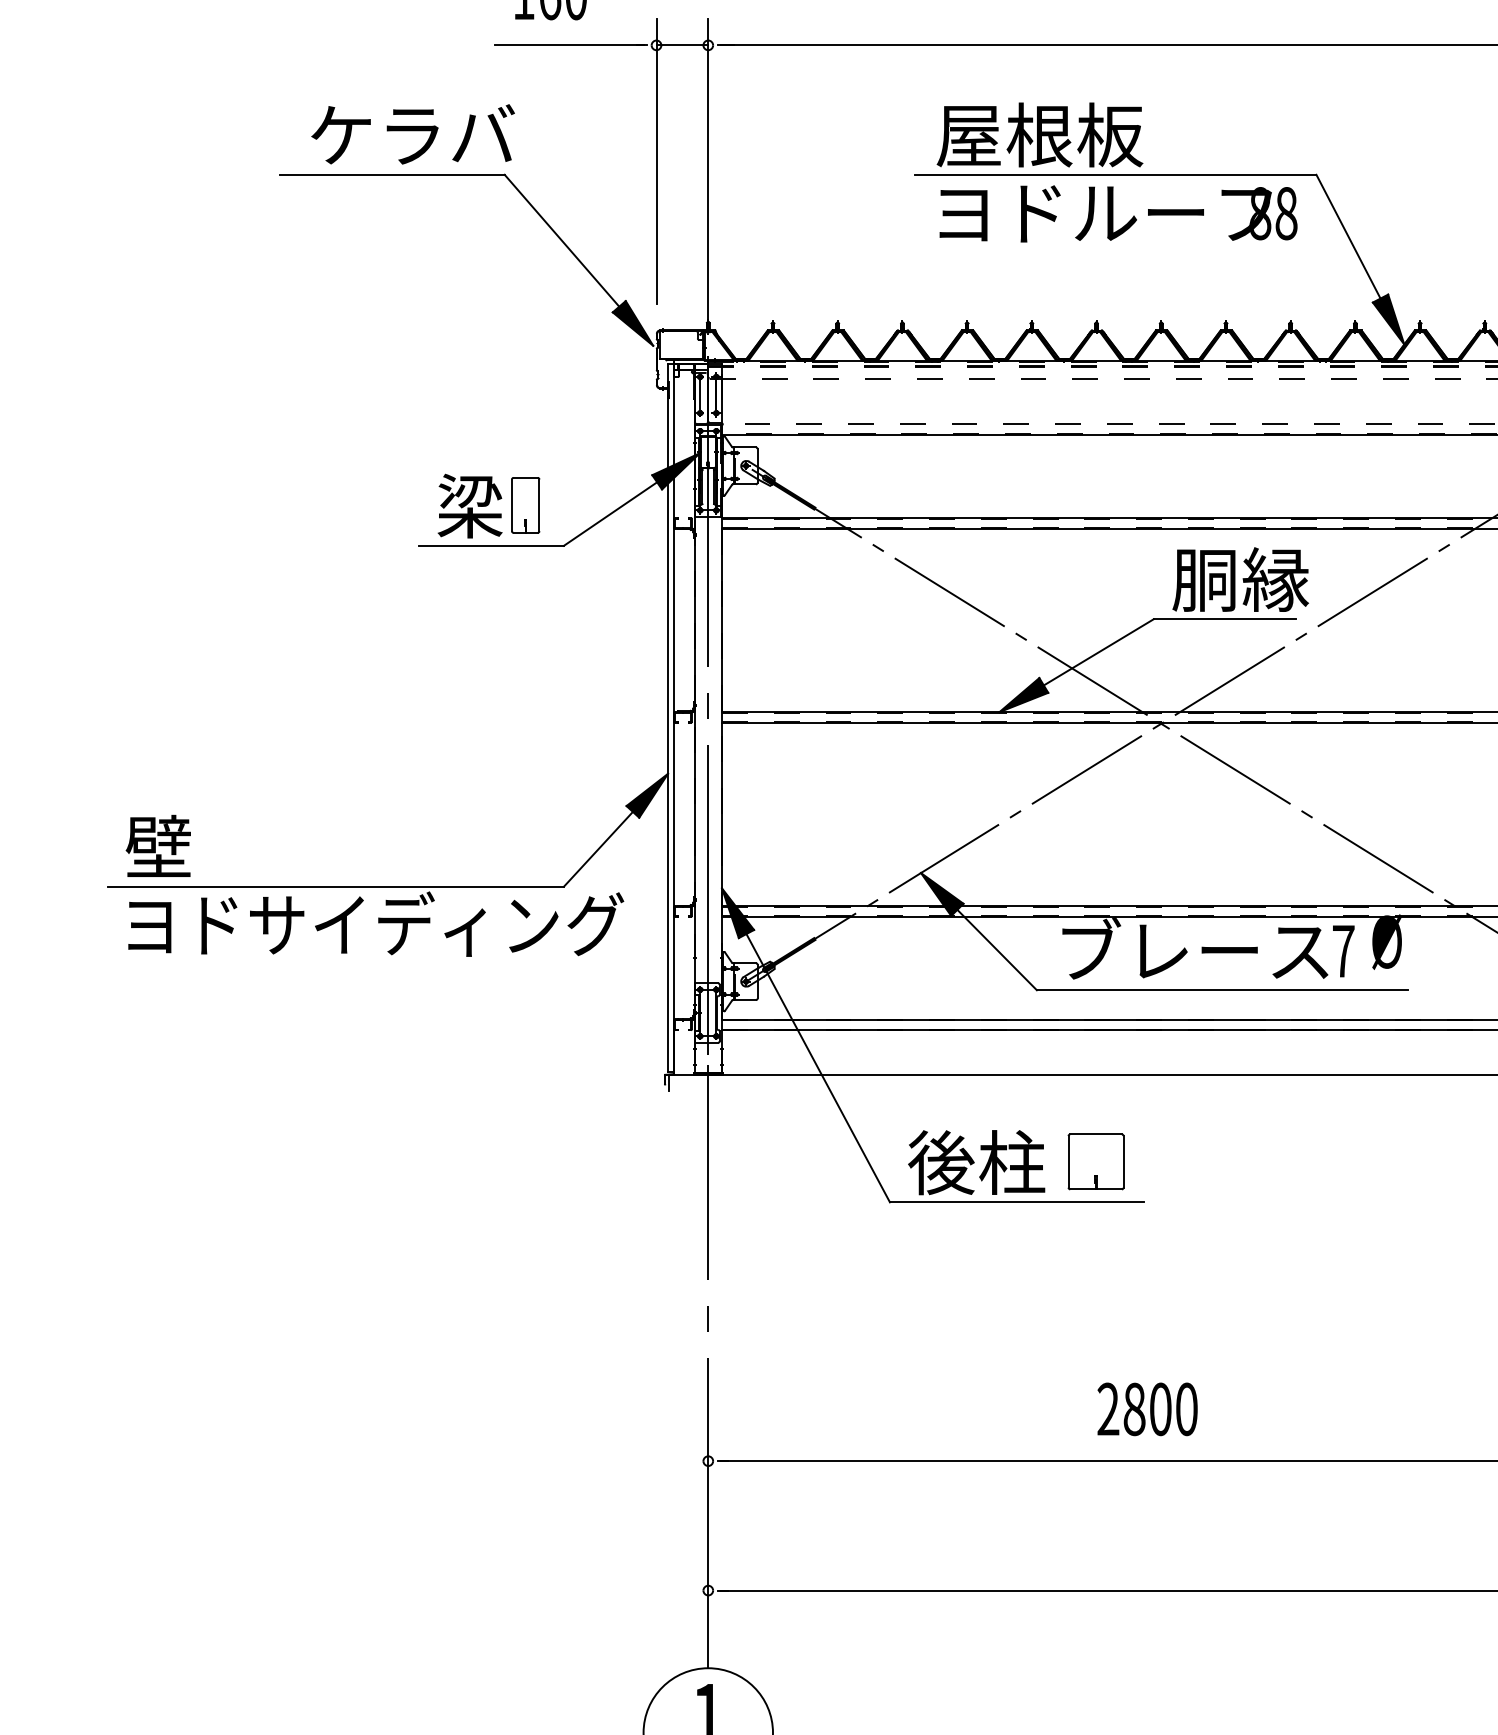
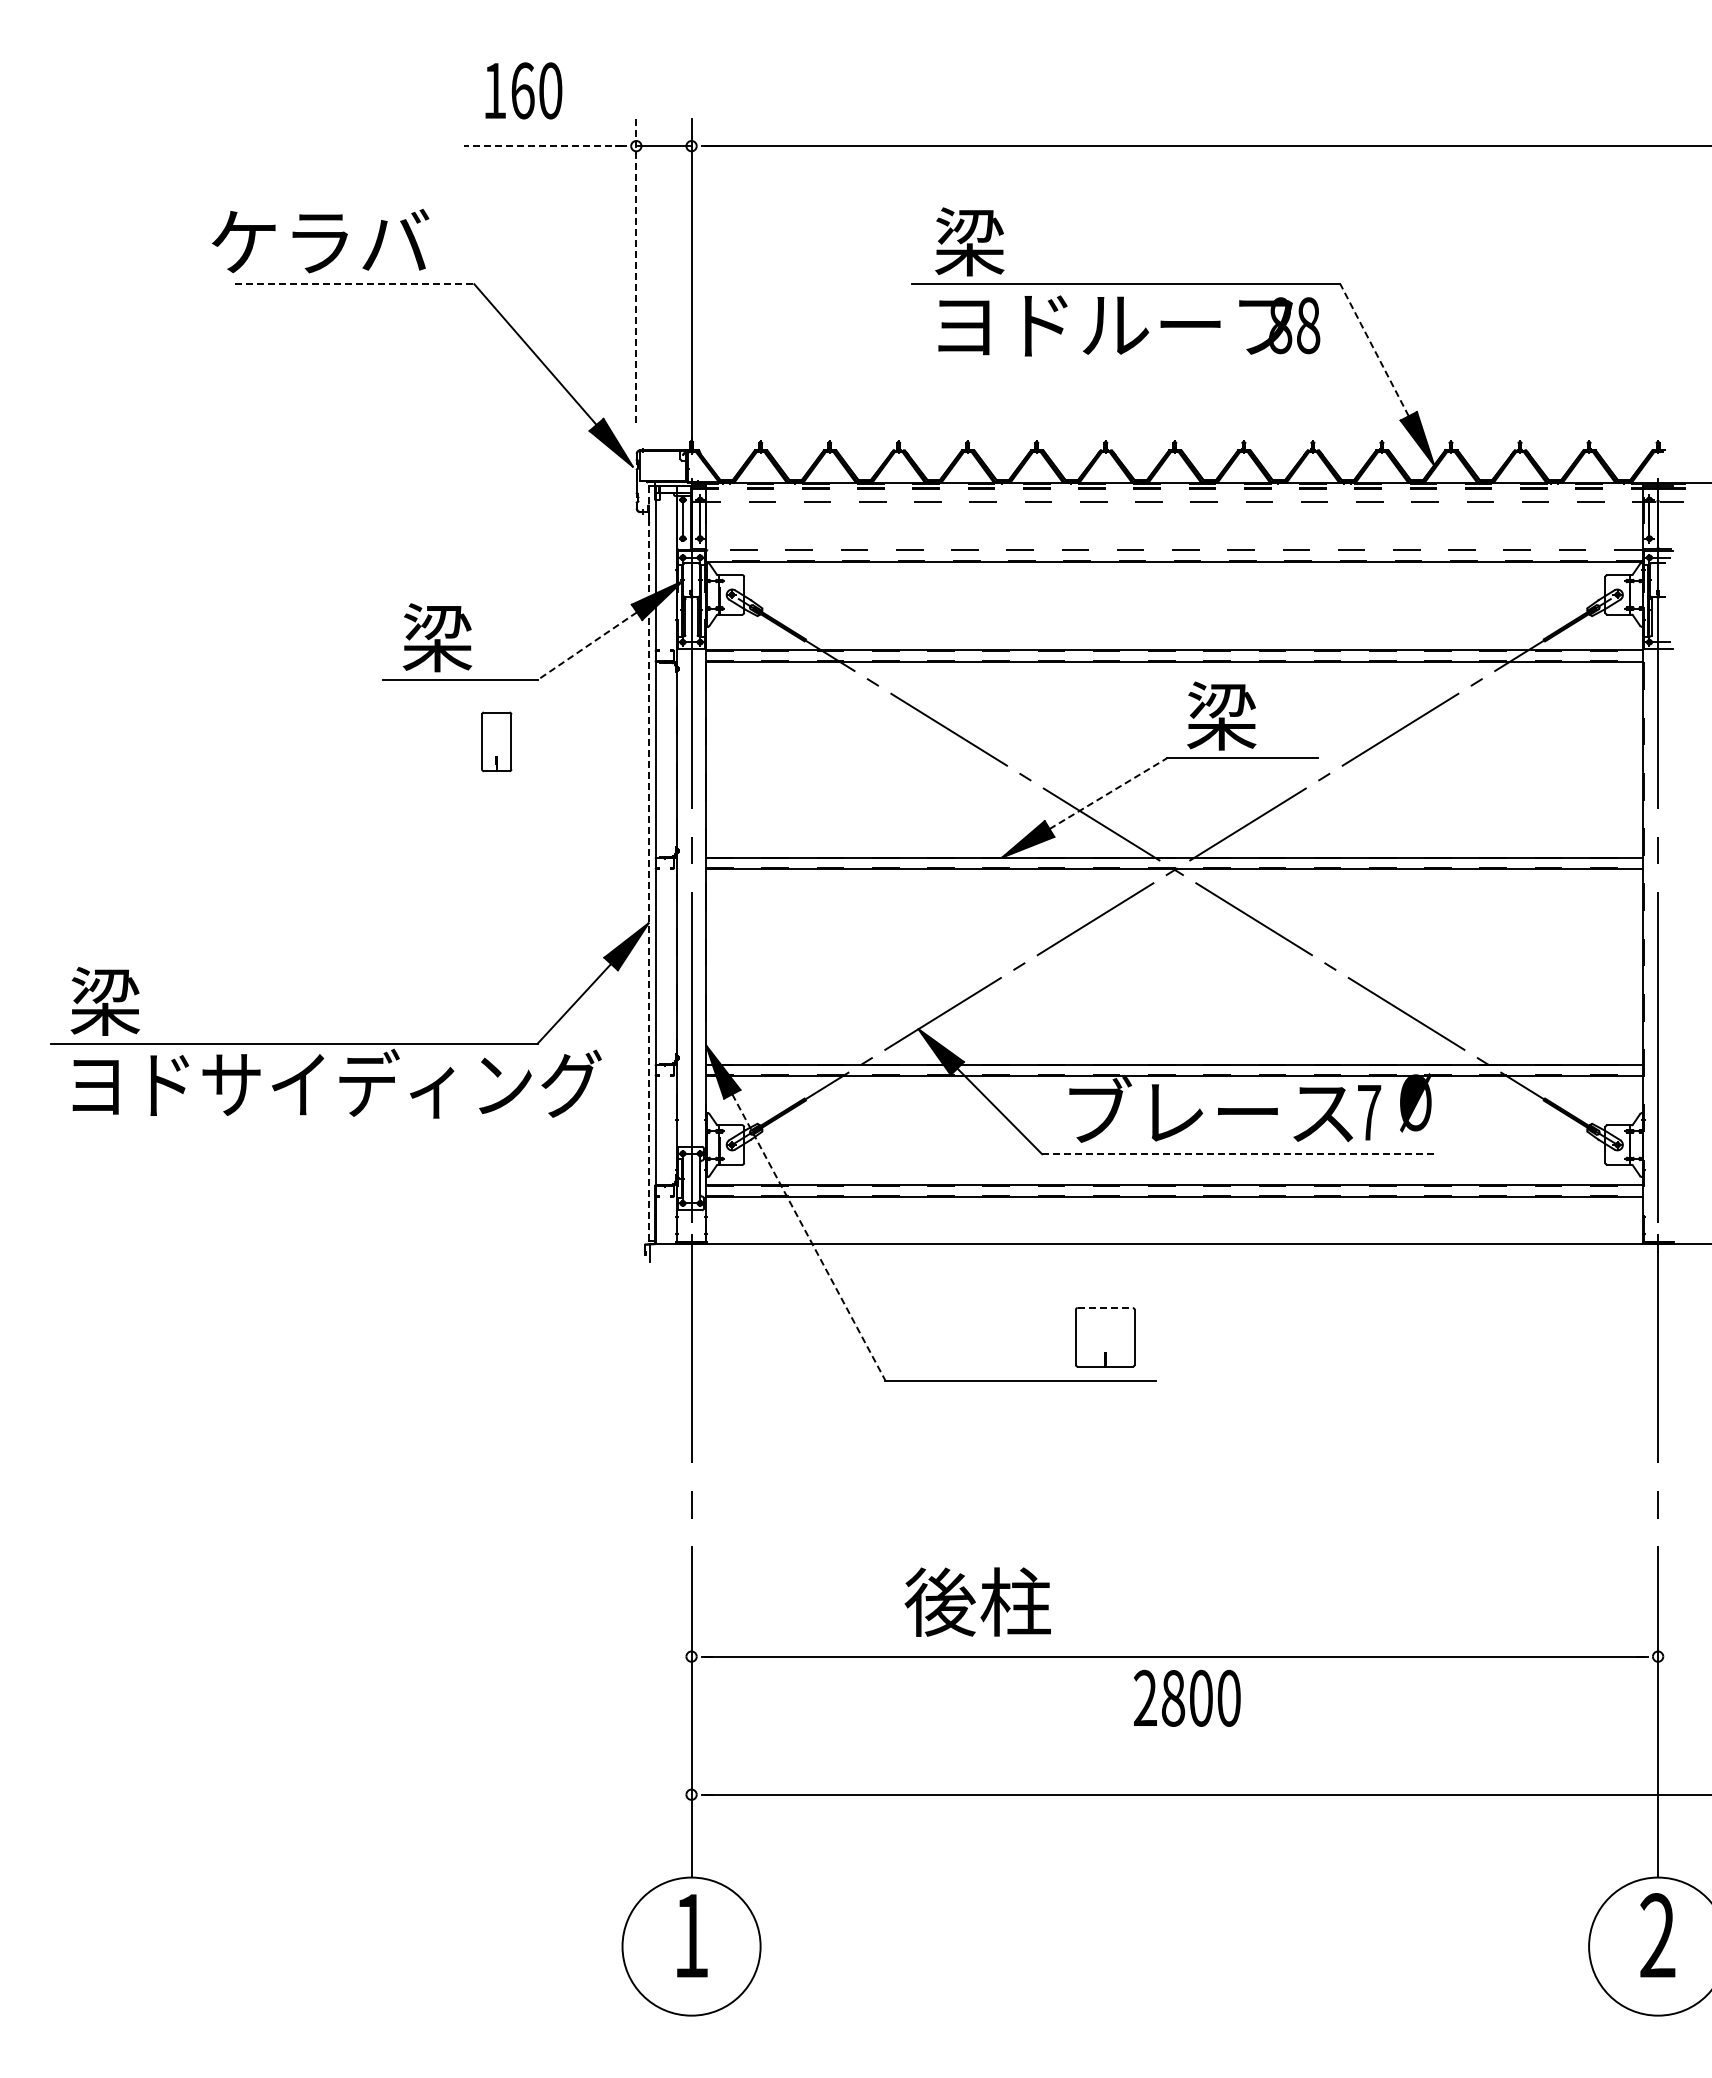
line: (568, 45) -> (542, 146), solid -> dashed
text: (412, 134) -> (320, 241), moved
text: (1040, 134) -> (1045, 241), 屋根板 -> 梁
line: (656, 161) -> (636, 270), solid -> dashed
line: (392, 175) -> (354, 284), solid -> dashed
line: (1348, 235) -> (1374, 349), solid -> dashed
part: (525, 504) -> (496, 741), moved
line: (609, 514) -> (586, 646), solid -> dashed
text: (1240, 579) -> (1259, 715), 胴縁 -> 梁
line: (1099, 652) -> (1108, 793), solid -> dashed
line: (667, 717) -> (648, 863), solid -> dashed
text: (158, 847) -> (105, 1001), 壁 -> 梁
line: (1221, 990) -> (1239, 1154), solid -> dashed
line: (818, 1068) -> (809, 1237), solid -> dashed
line: (1096, 1134) -> (1105, 1308), solid -> dashed
text: (976, 1162) -> (977, 1601), moved
text: (1147, 1408) -> (1187, 1697), moved

